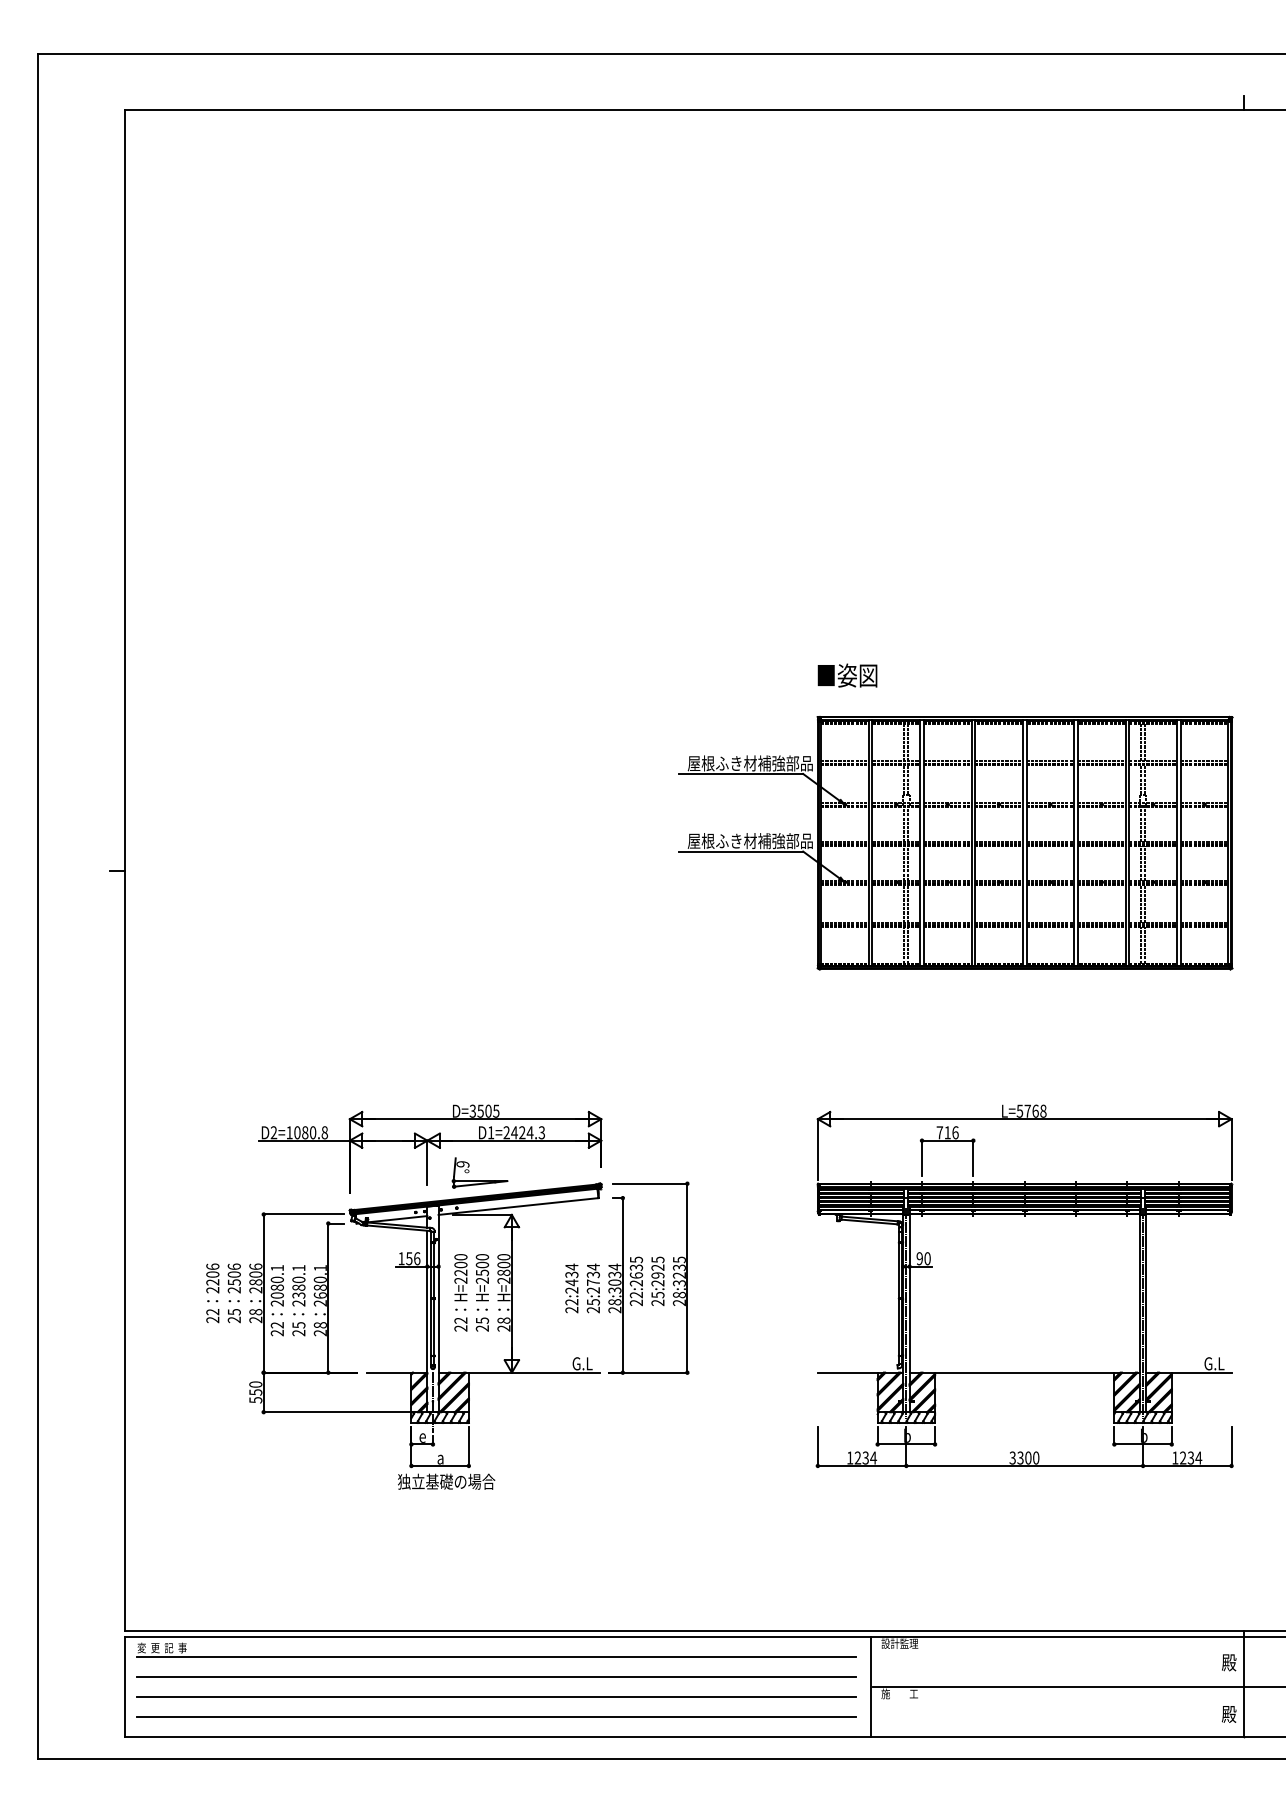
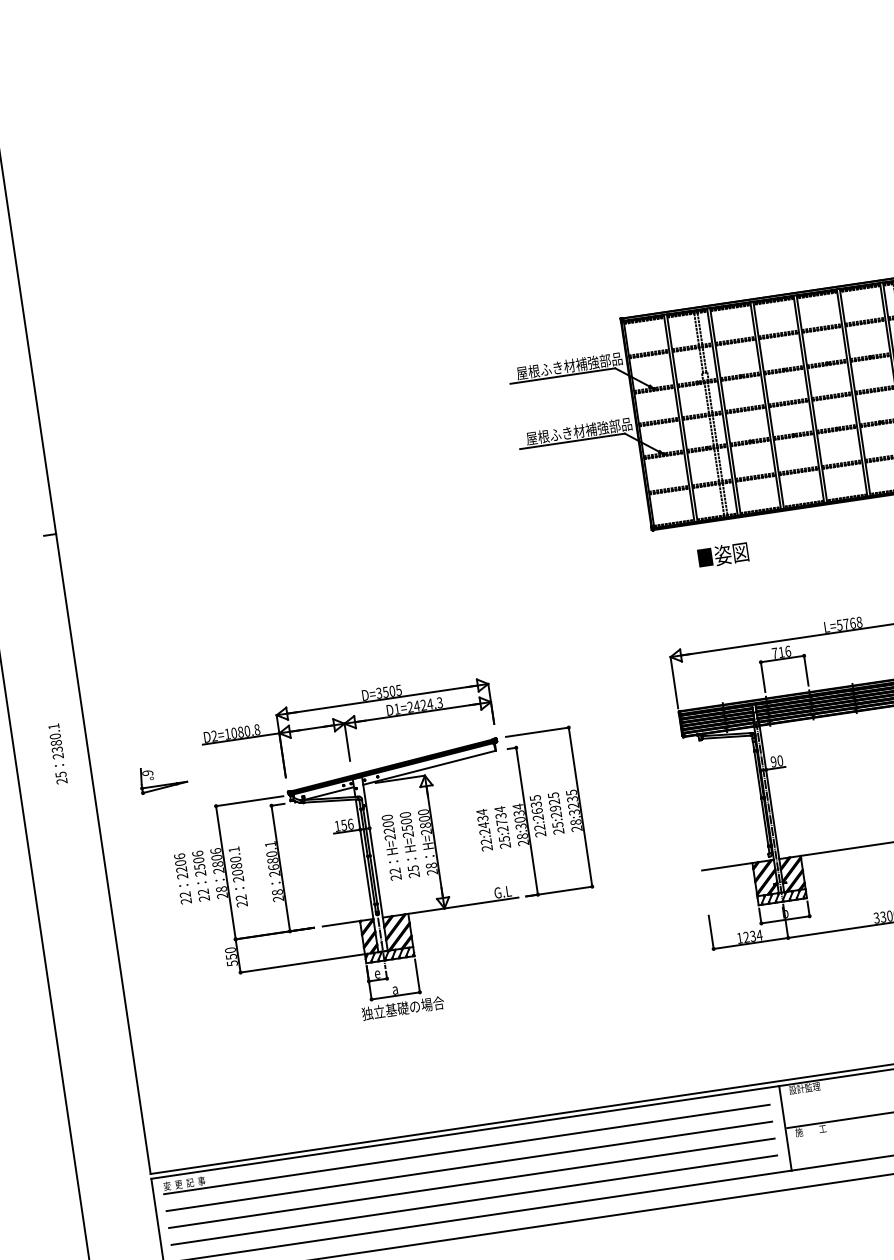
text: (847, 675) -> (723, 554), moved
part: (479, 1180) -> (163, 784), moved
text: (298, 1300) -> (57, 753), moved
text: (233, 1312) -> (202, 892), 25 -> 22

